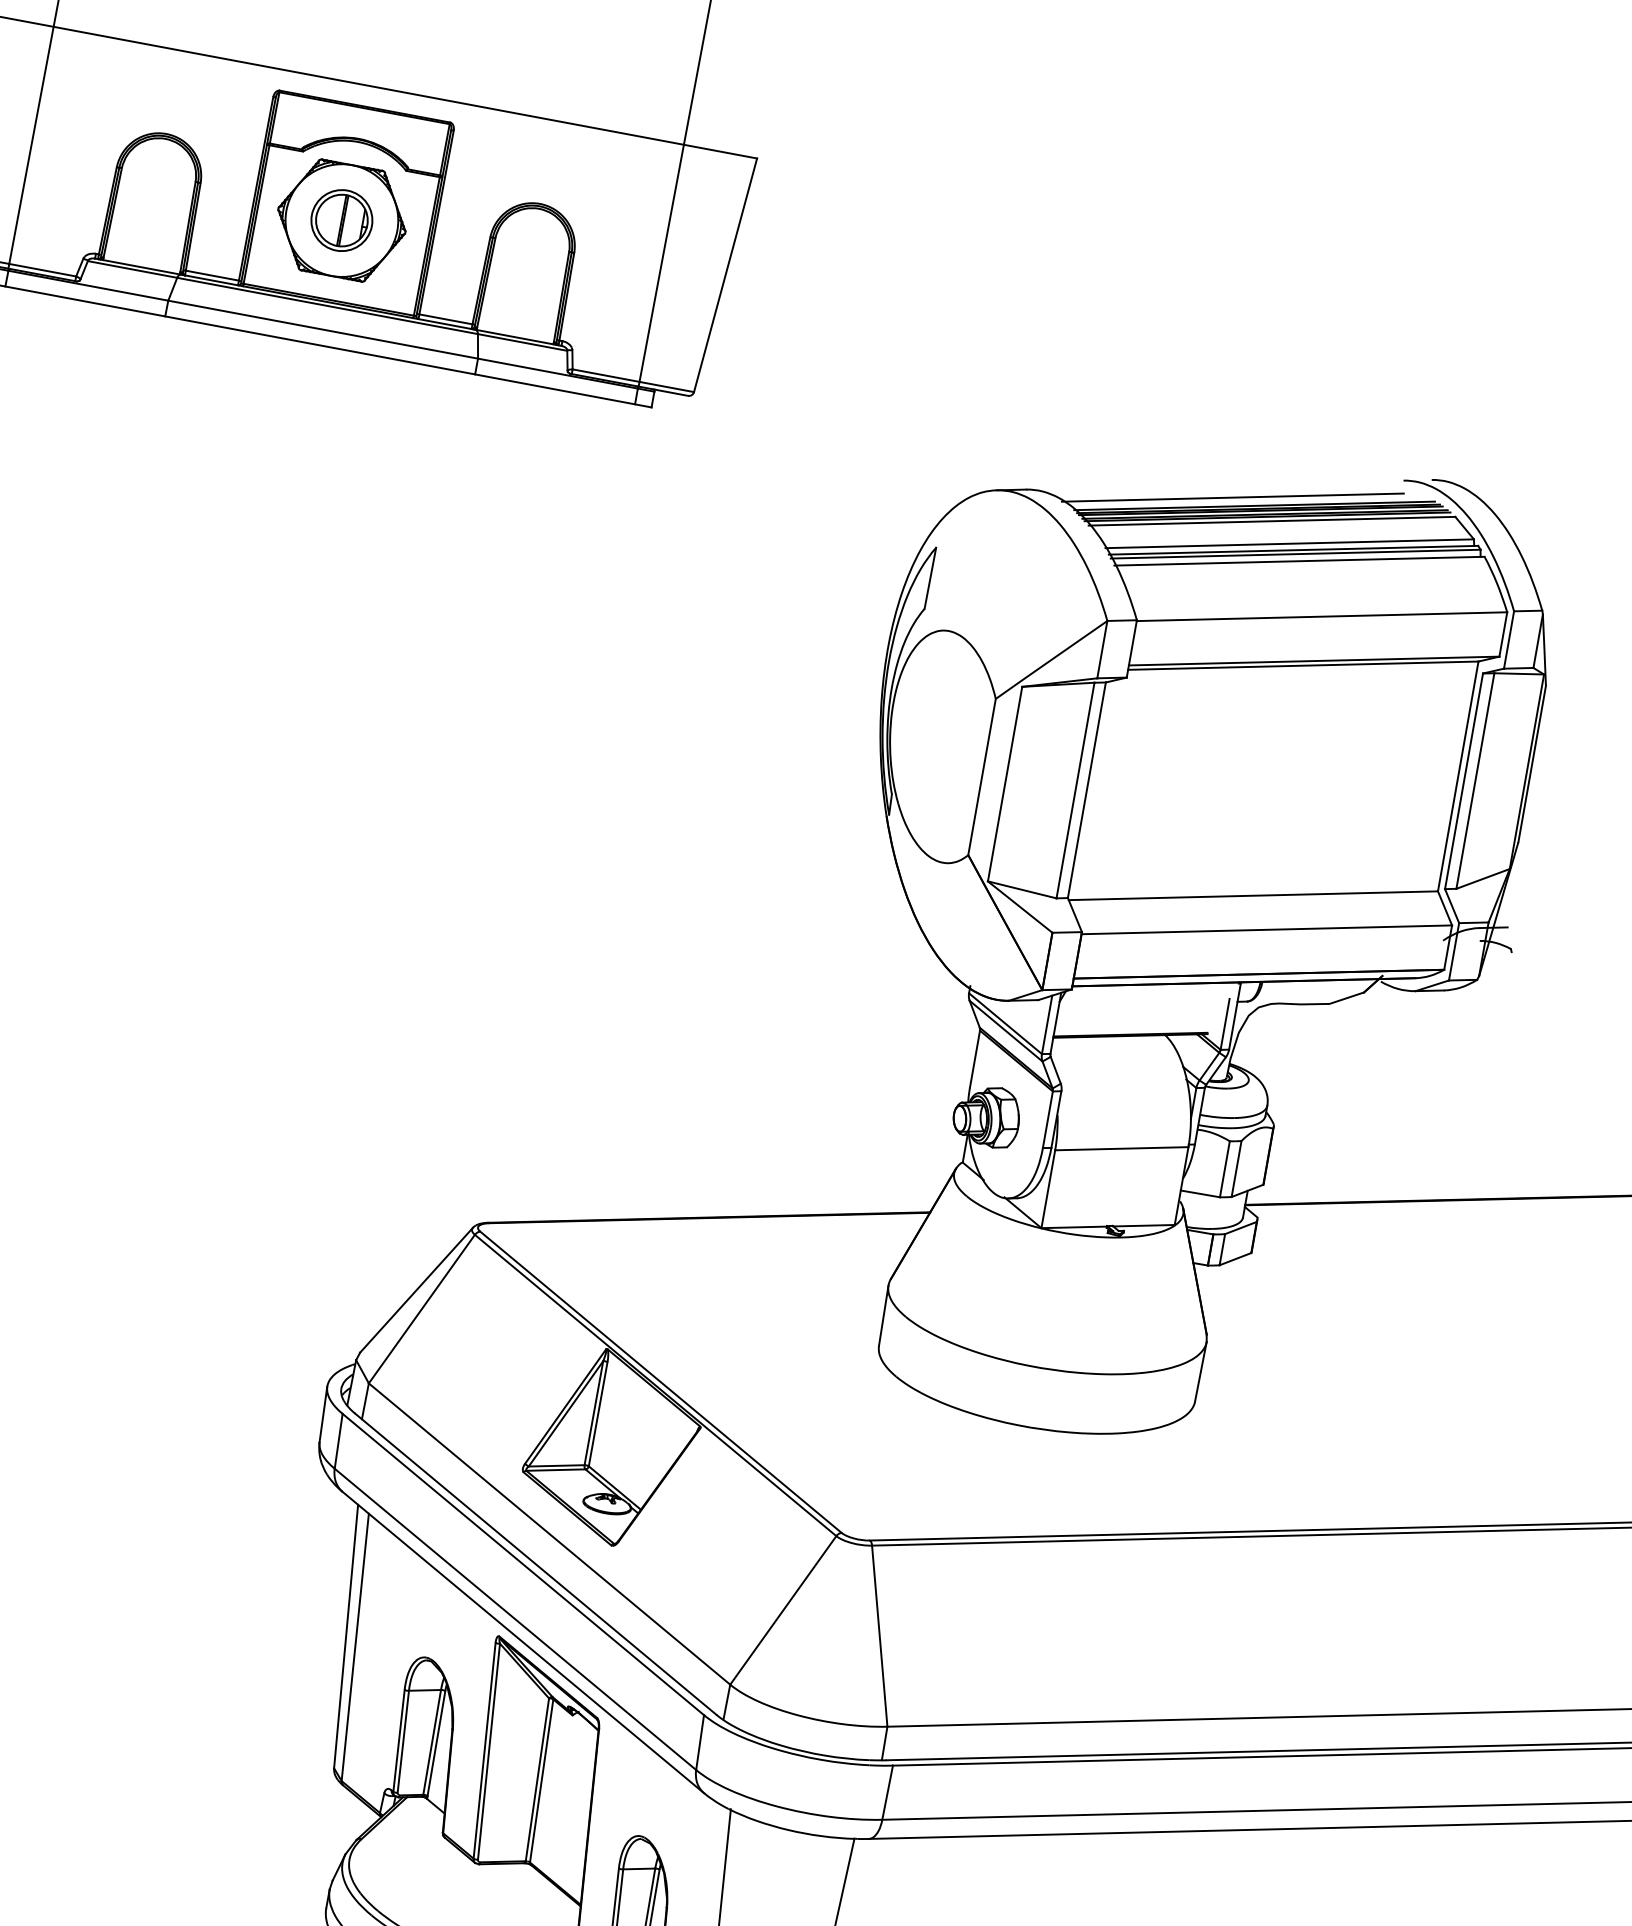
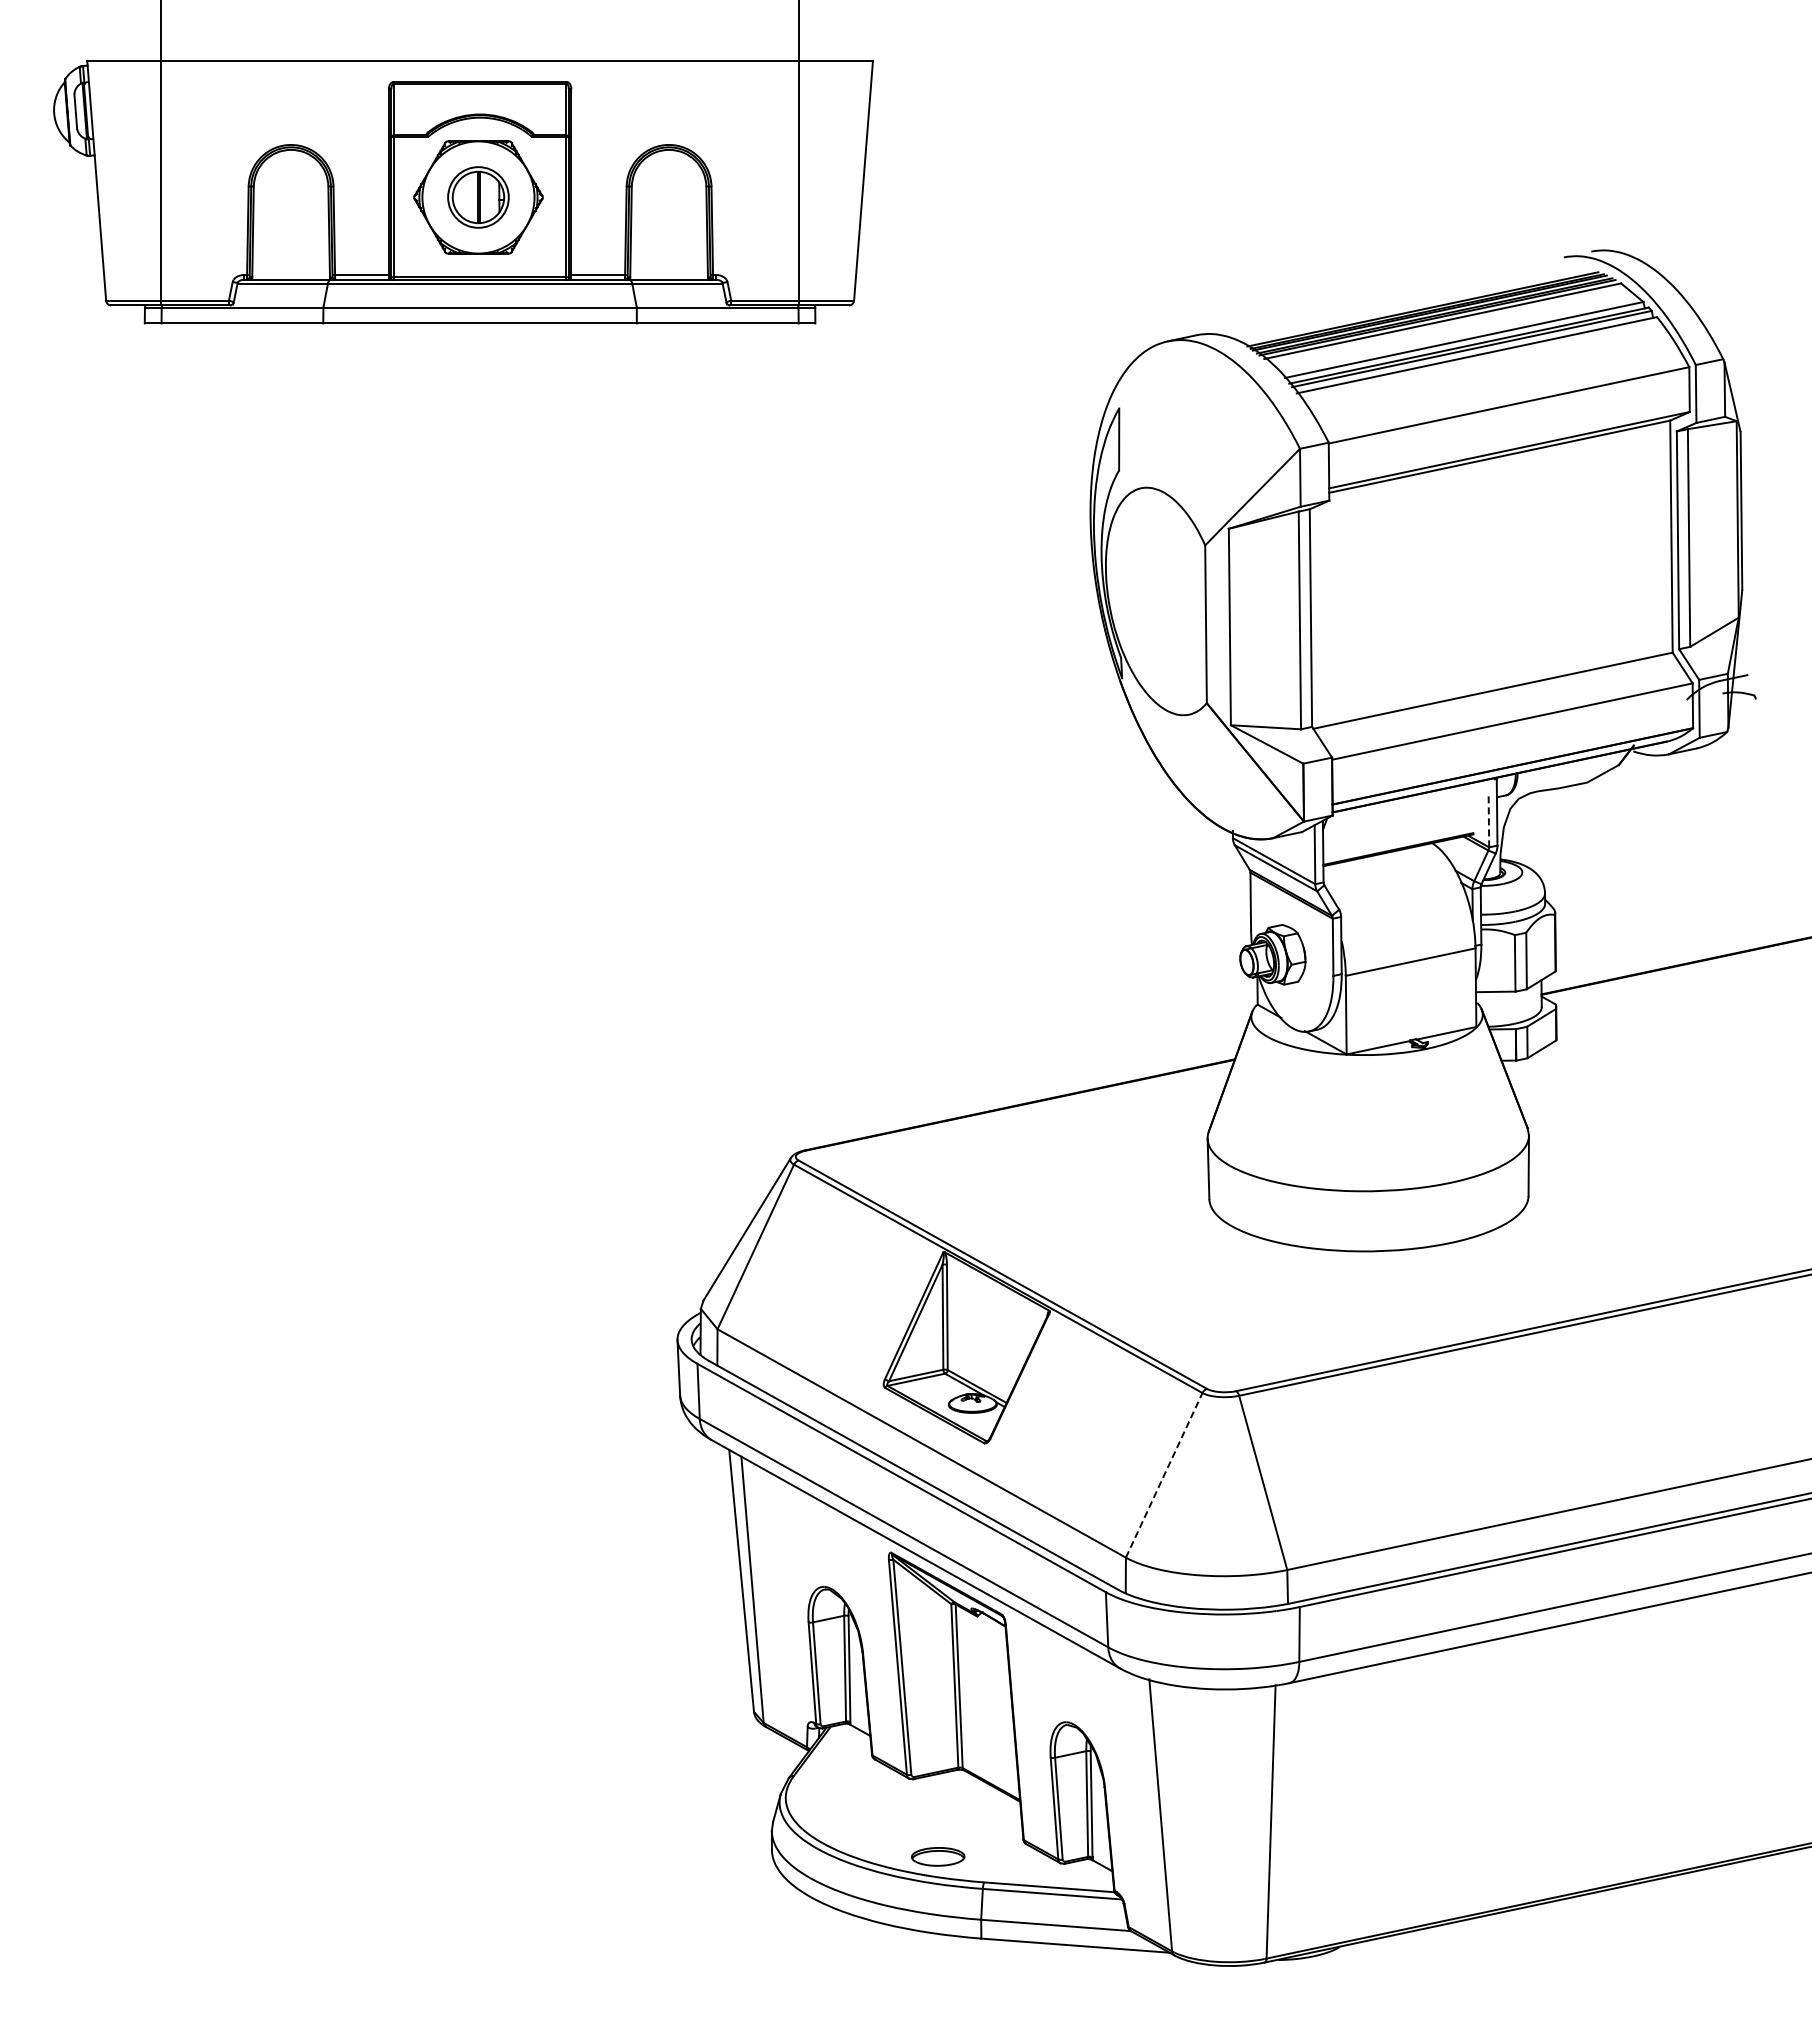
line: (1232, 497) -> (1399, 305), removed
line: (1224, 1024) -> (1488, 821), solid -> dashed
line: (783, 1610) -> (1164, 1475), solid -> dashed

